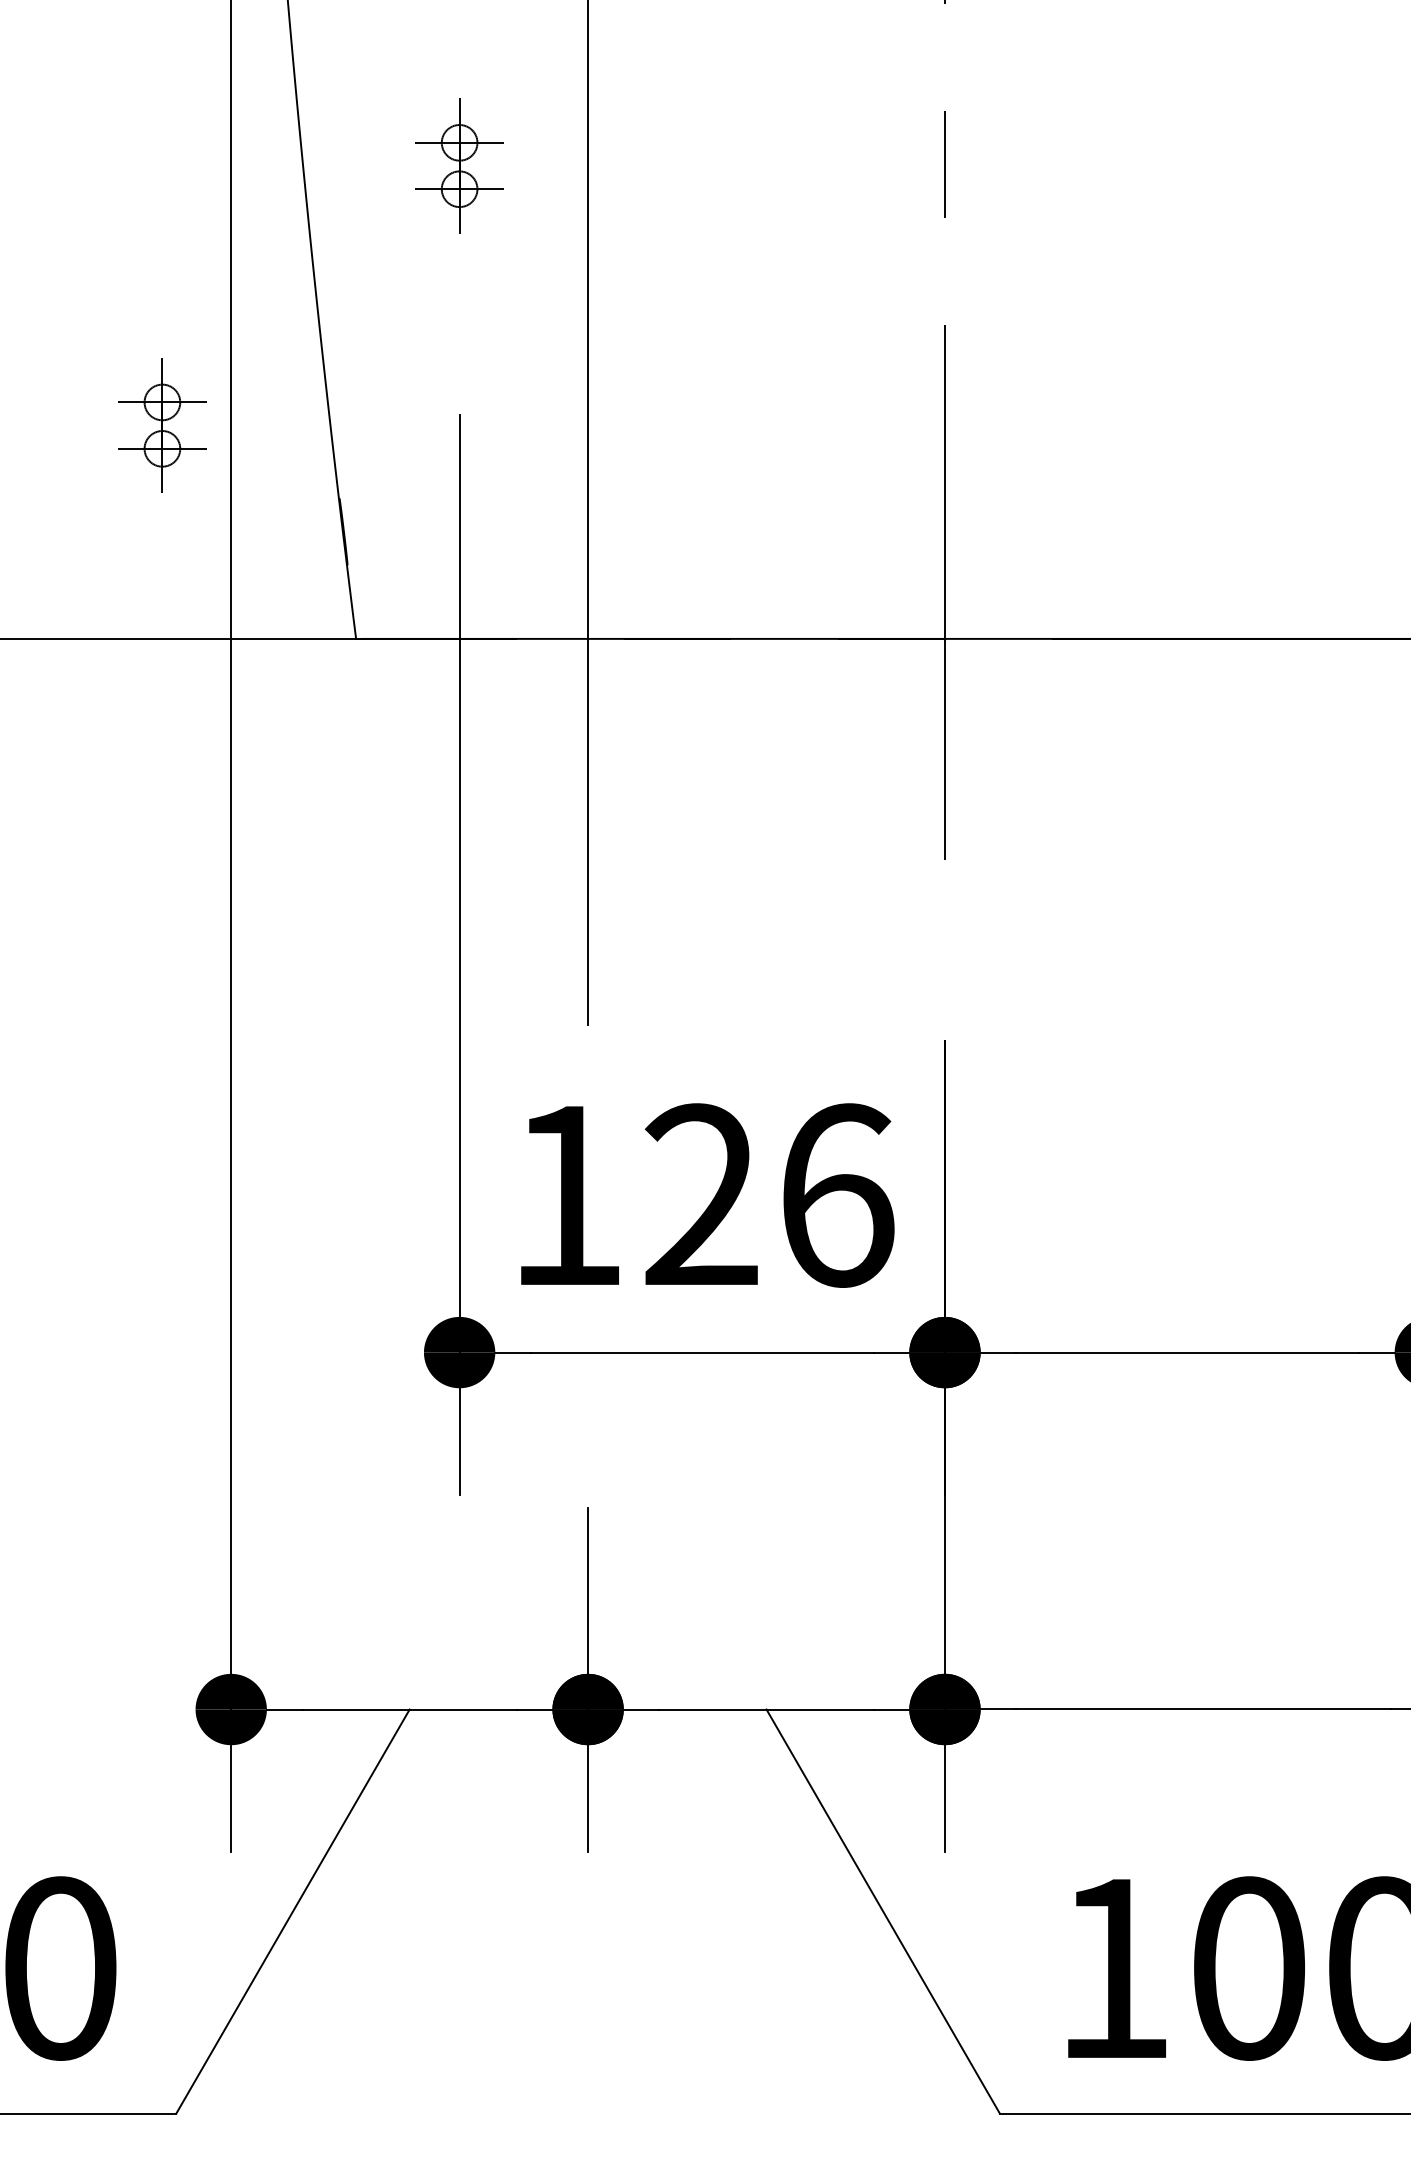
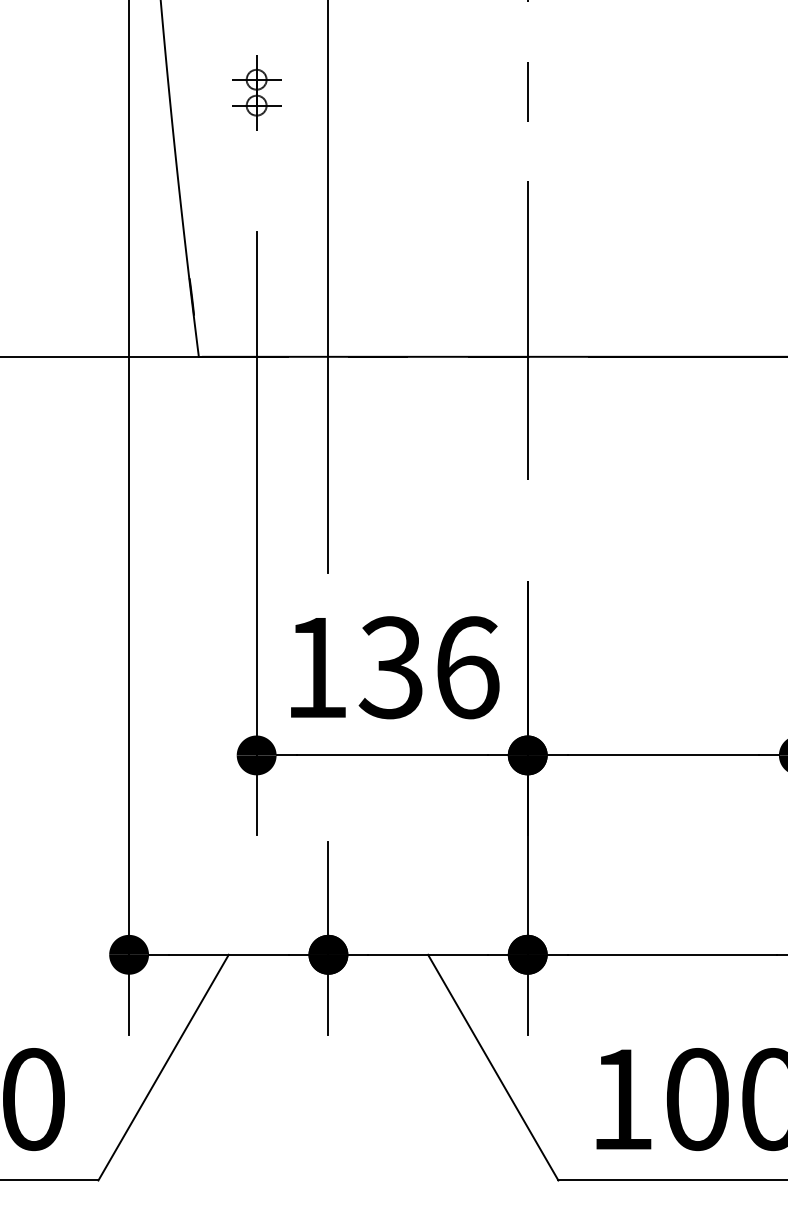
part: (162, 425) -> (90, 237), removed
text: (699, 1195) -> (390, 667), 126 -> 136

